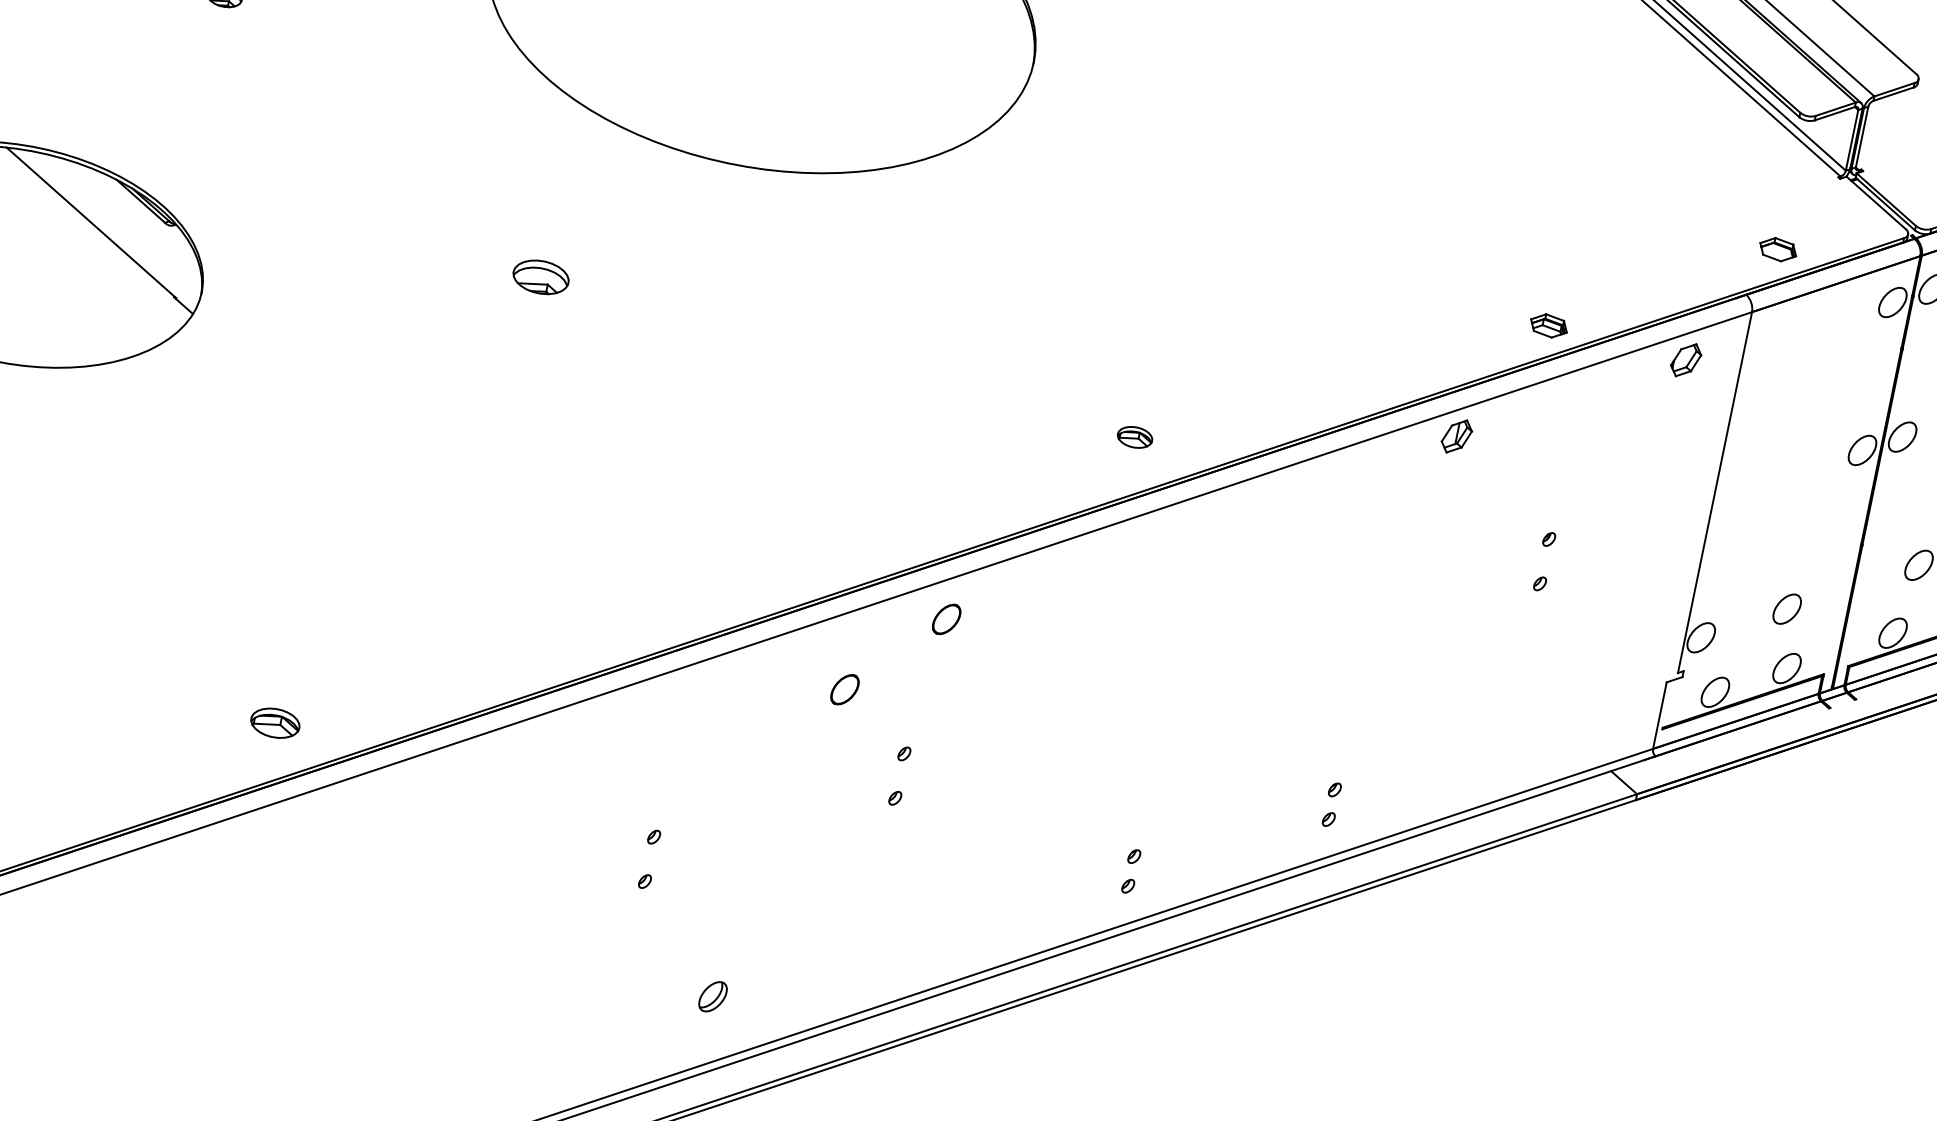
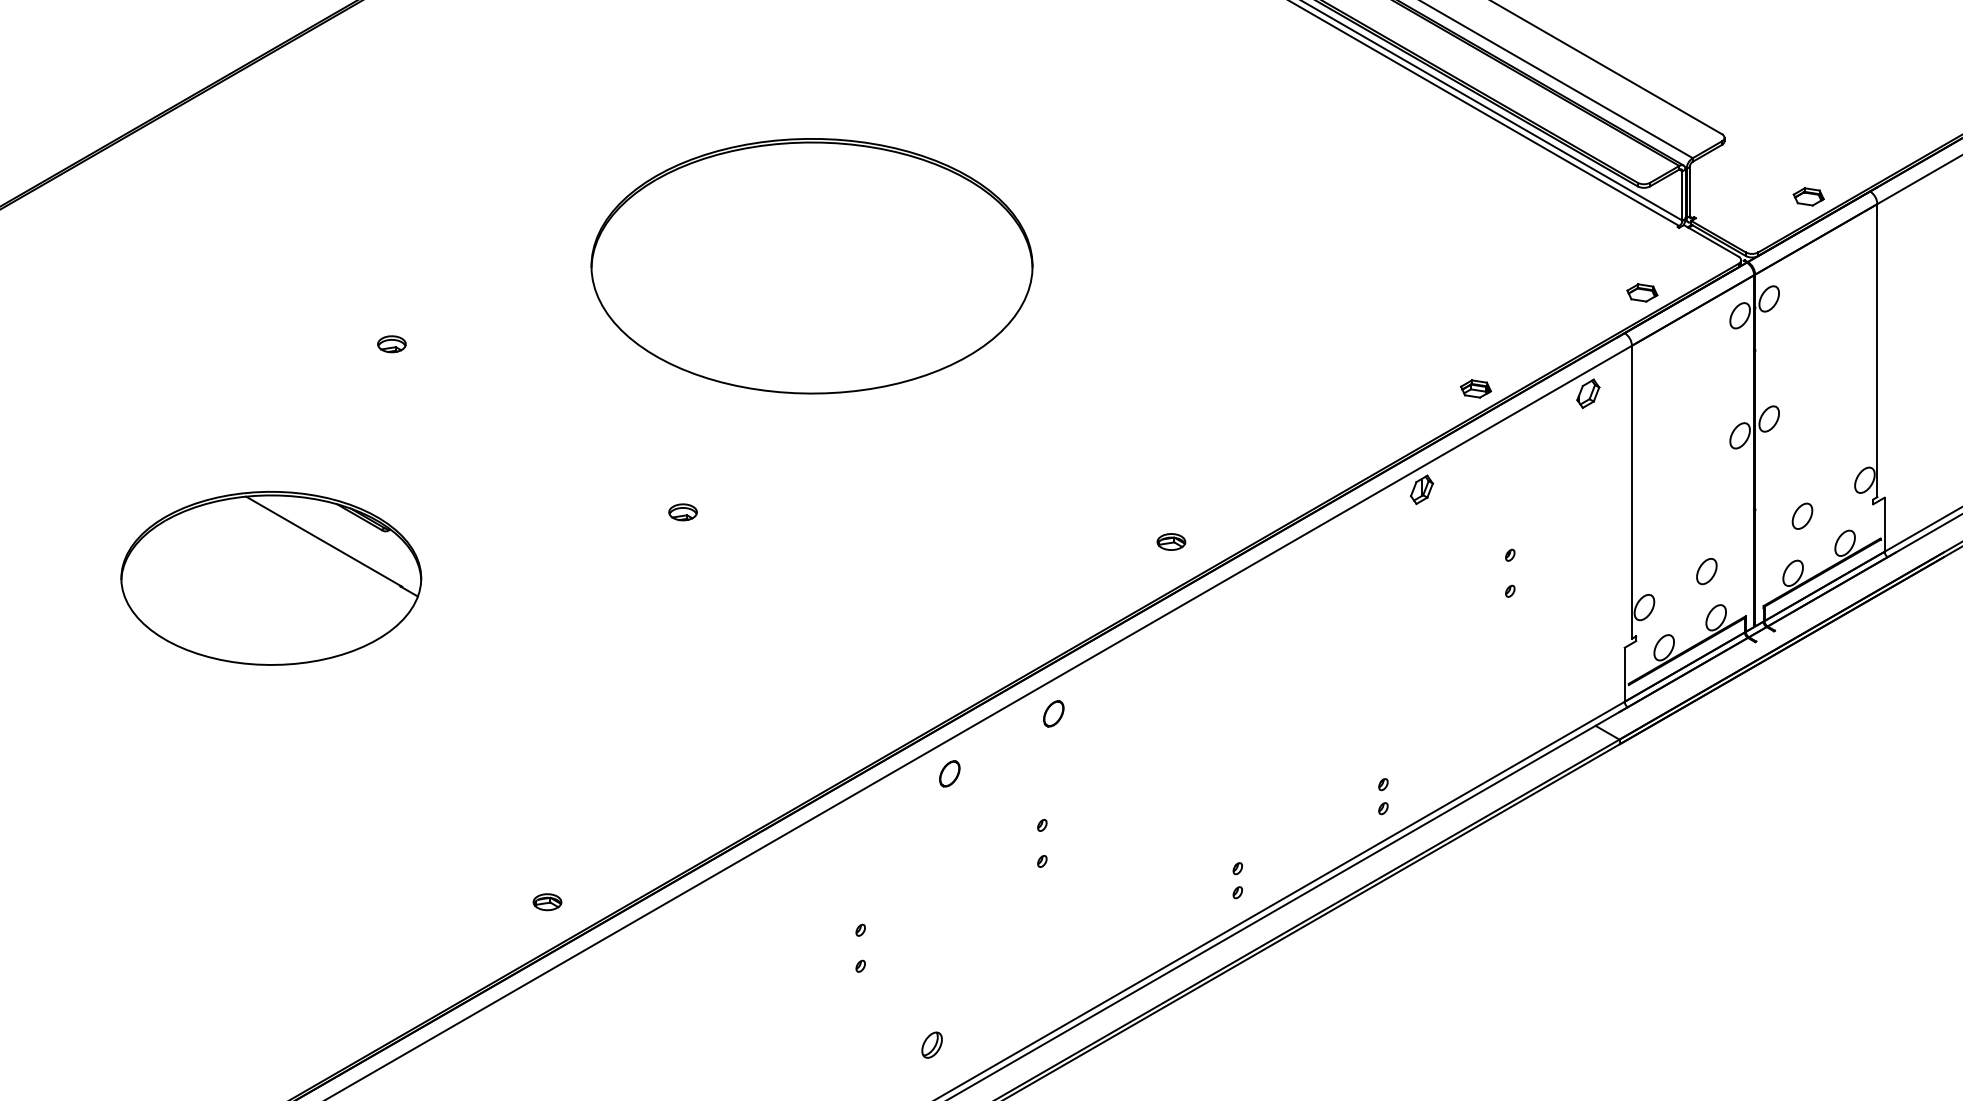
part: (540, 277) -> (682, 512), size x0.62
part: (844, 689) -> (949, 773), moved
part: (275, 723) -> (547, 902), size x0.71

